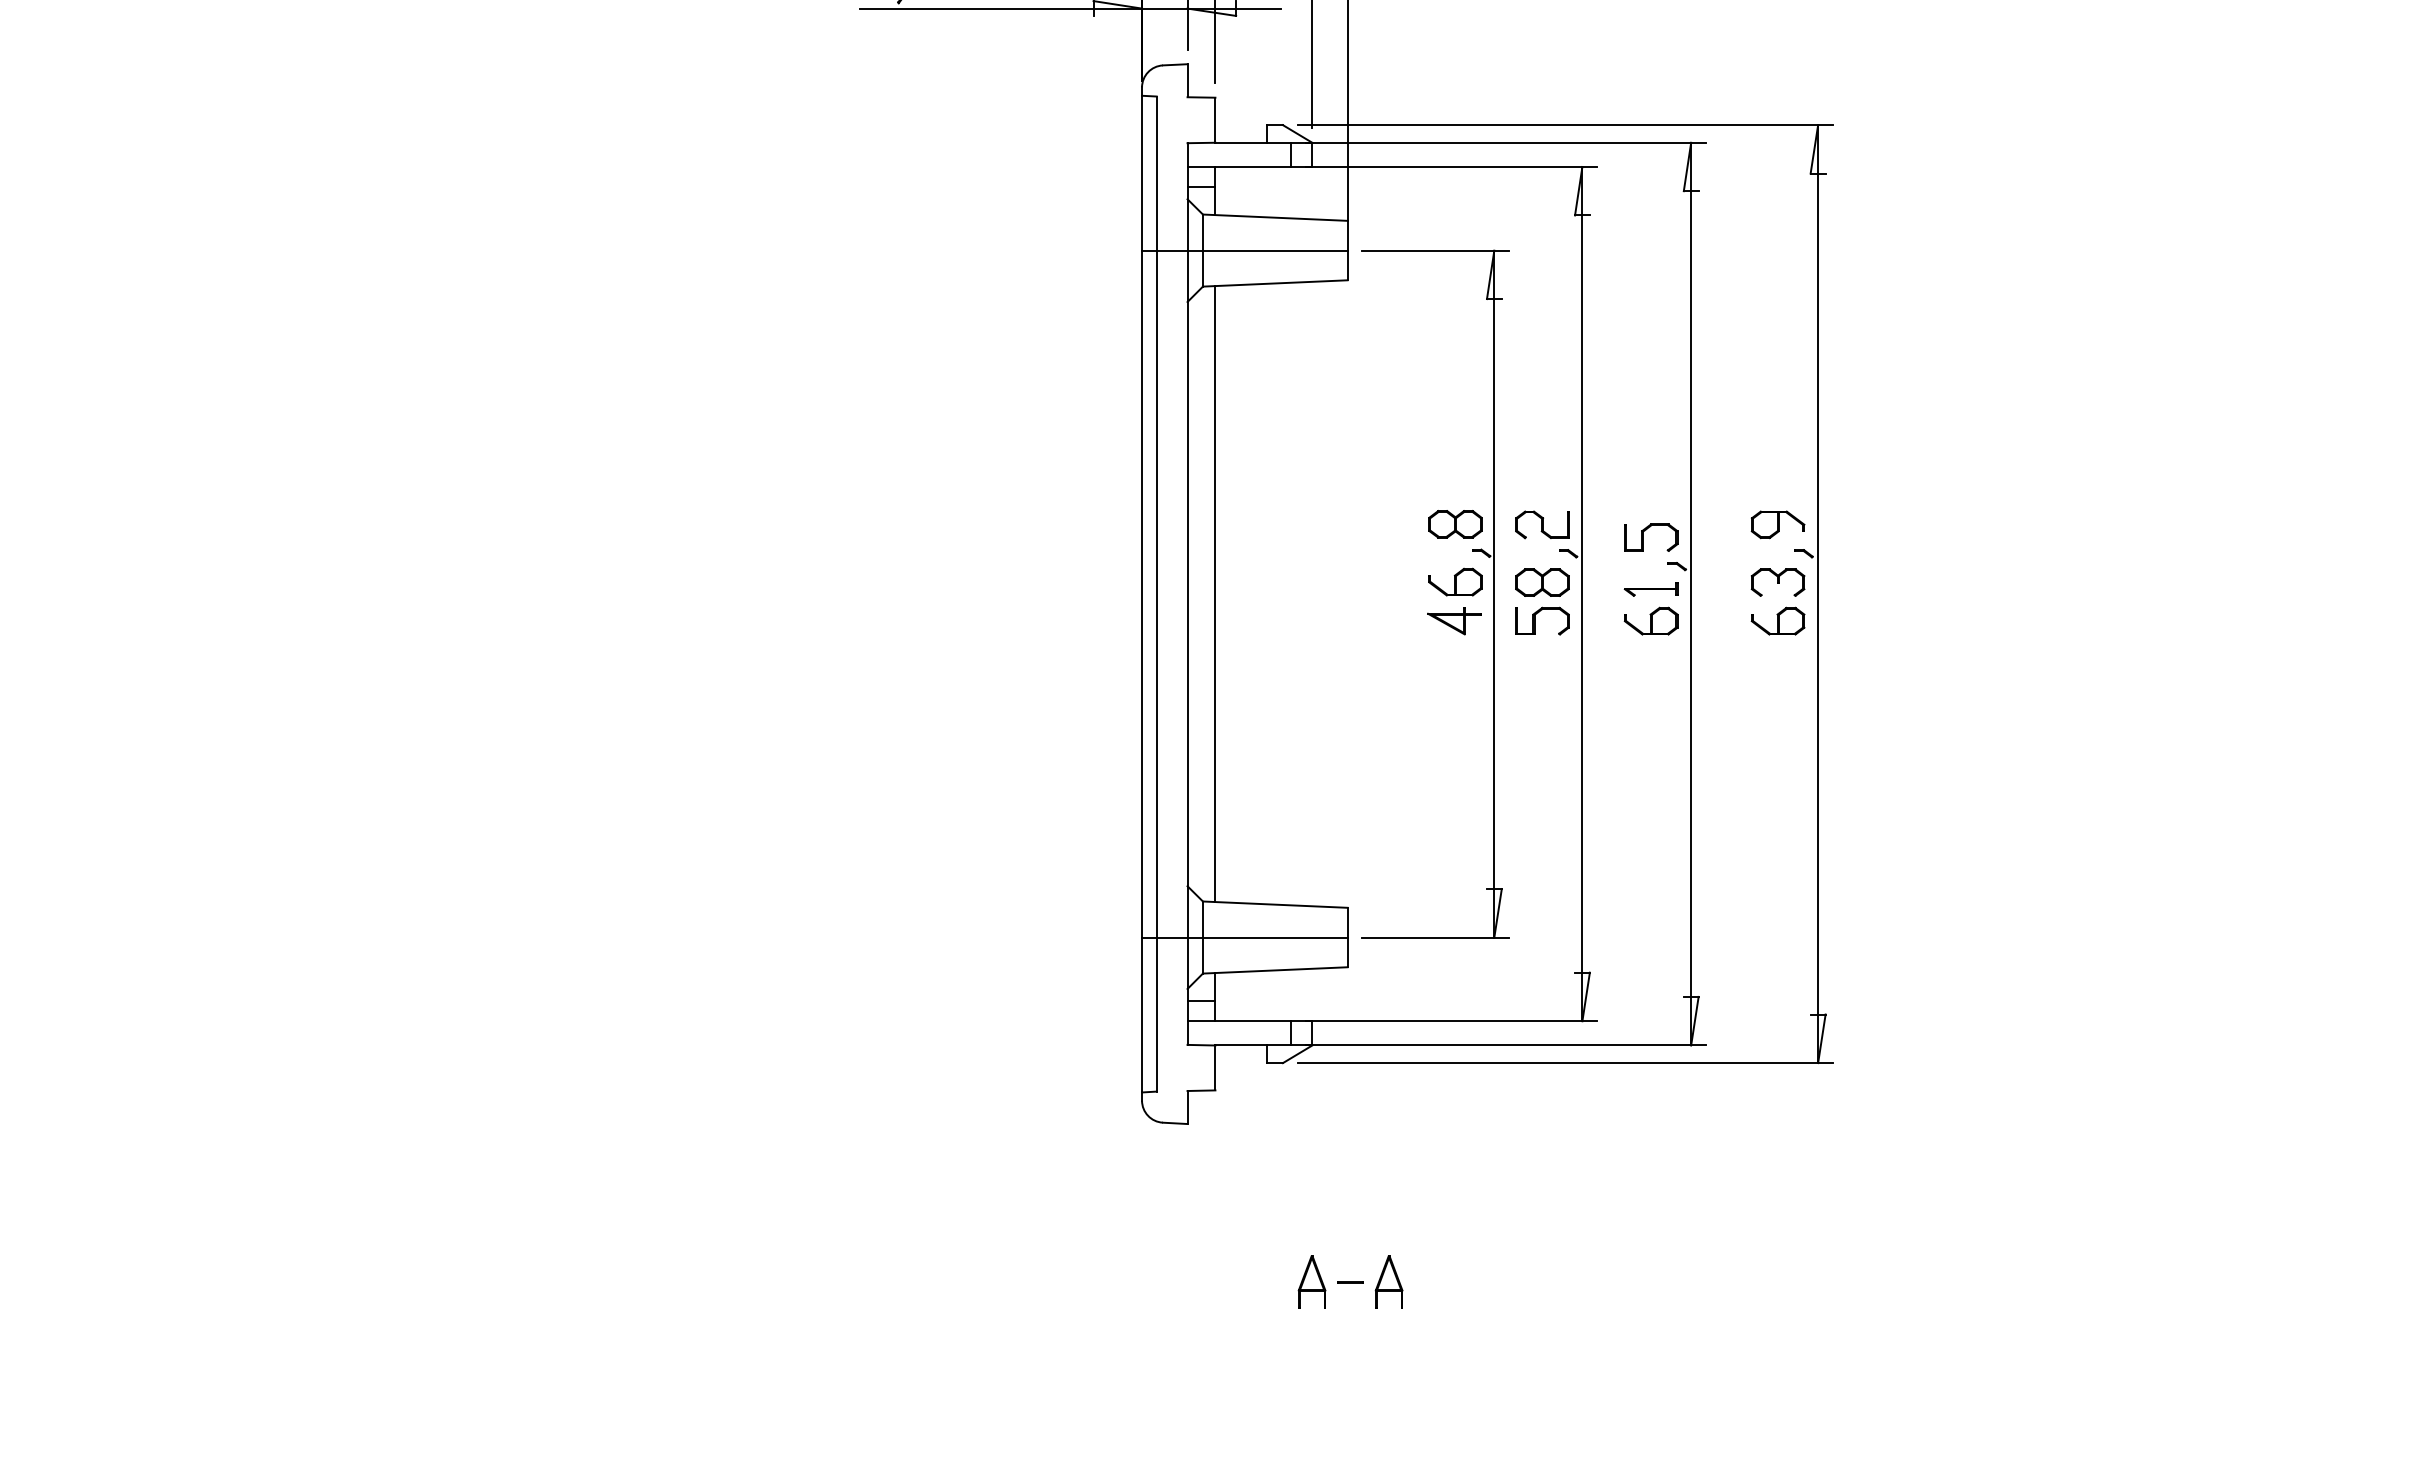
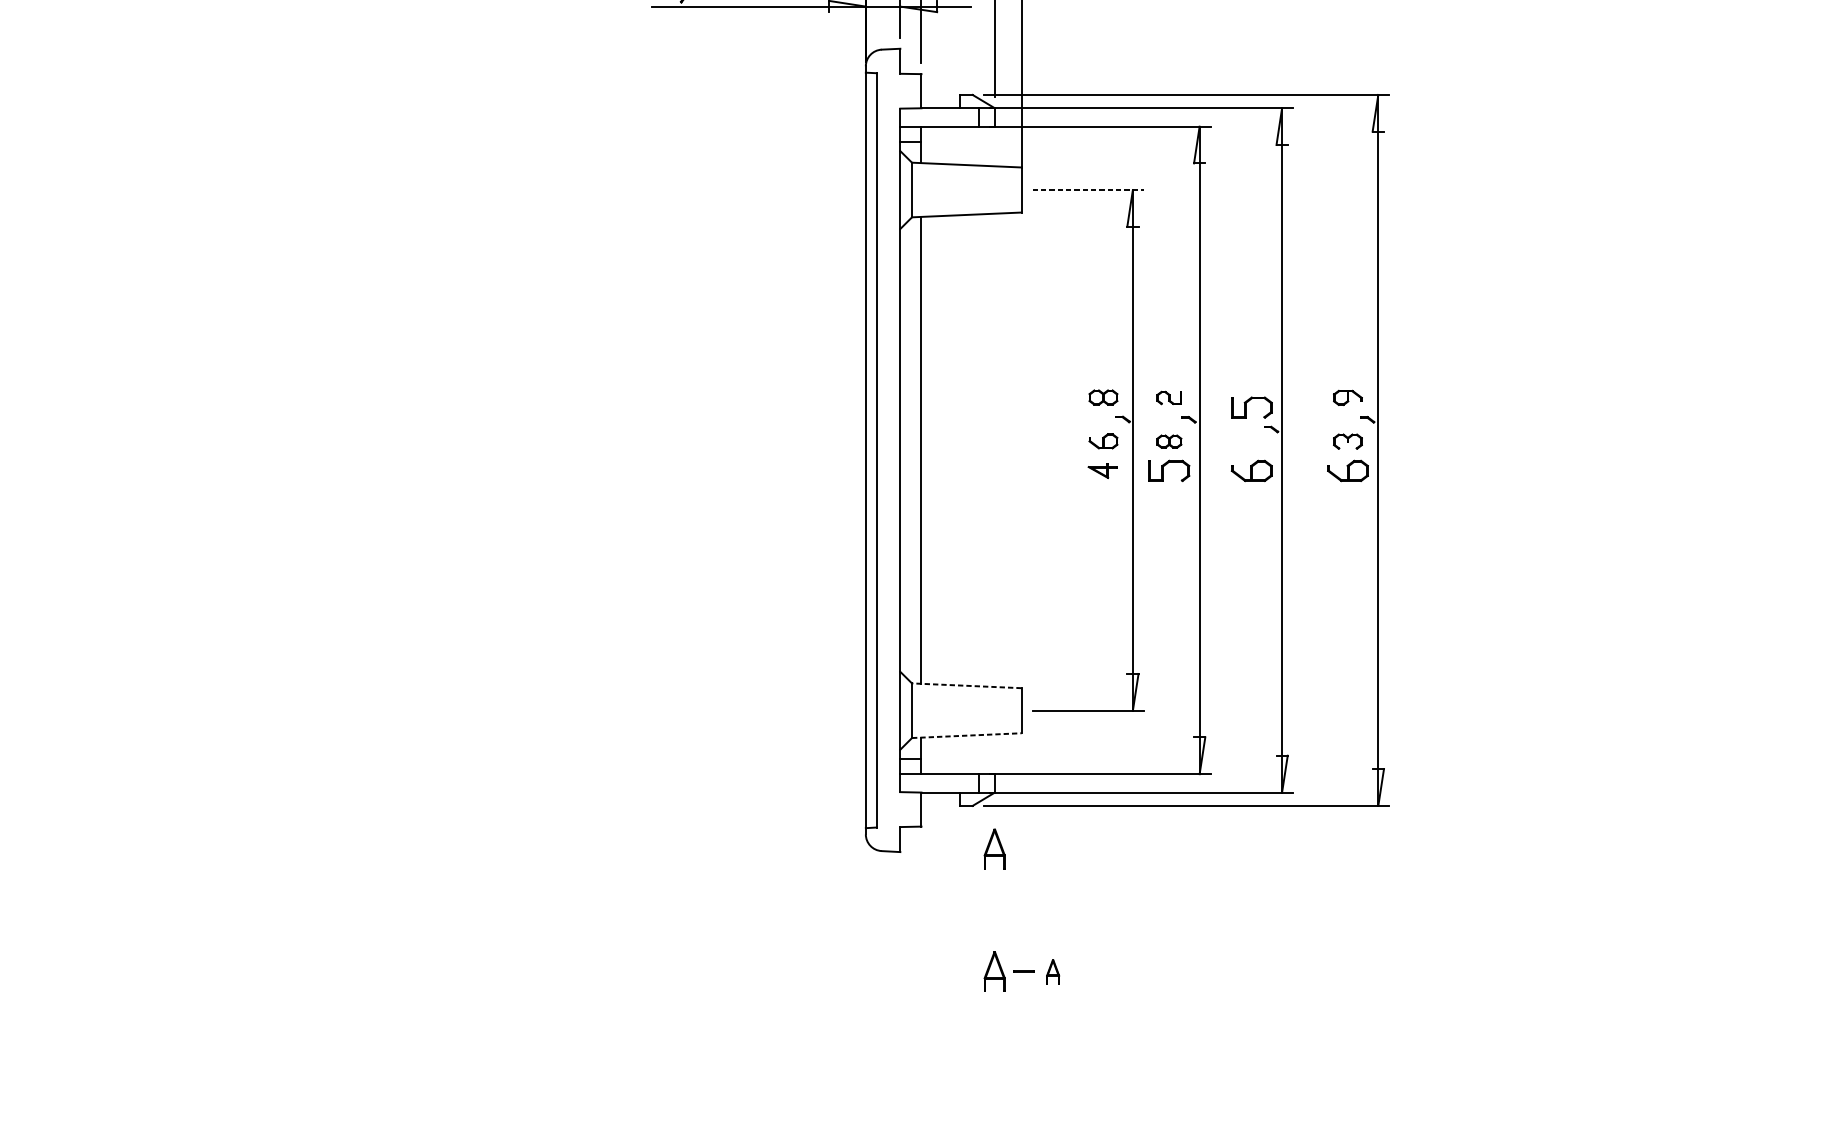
line: (1244, 250) -> (943, 189), removed
line: (1436, 250) -> (1089, 189), solid -> dashed
part: (1455, 524) -> (1103, 397), size x0.7
part: (1542, 524) -> (1169, 397), size x0.6
part: (1777, 524) -> (1347, 397), size x0.7
part: (1455, 581) -> (1103, 440), size x0.7
part: (1542, 582) -> (1169, 441), size x0.6
part: (1777, 582) -> (1347, 441), size x0.7
part: (1650, 589) -> (1251, 446), removed
part: (1454, 621) -> (1102, 471), size x0.7
line: (1274, 904) -> (966, 685), solid -> dashed
line: (1244, 937) -> (943, 710), removed
line: (1275, 970) -> (967, 735), solid -> dashed
part: (1311, 1119) -> (994, 848), added
part: (1388, 1281) -> (1052, 971), size x0.6

